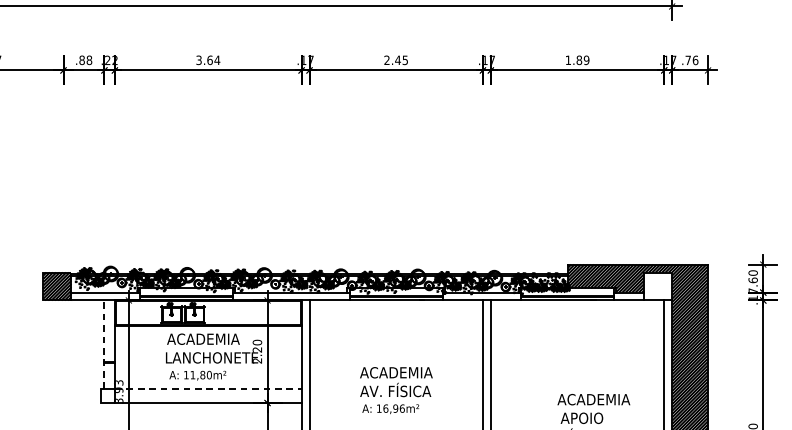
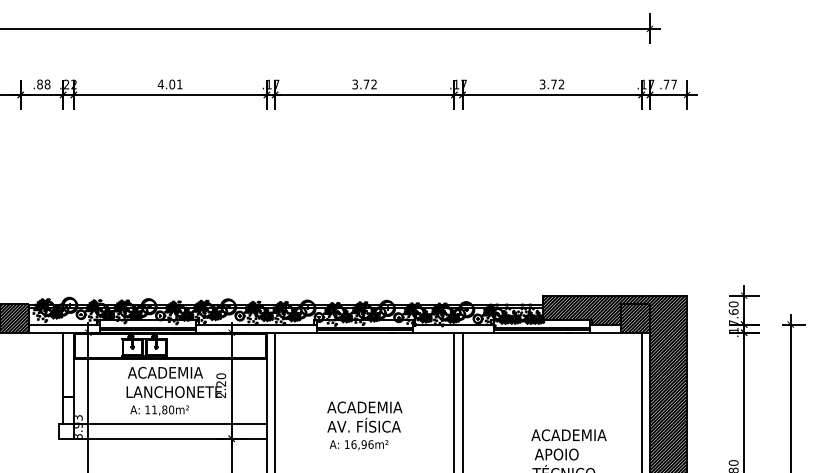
text: (207, 60) -> (169, 84), 3.64 -> 4.01
text: (396, 60) -> (364, 84), 2.45 -> 3.72
text: (576, 60) -> (551, 84), 1.89 -> 3.72
text: (695, 60) -> (674, 84), .76 -> .77
hatch: (658, 285) -> (635, 317), added
line: (104, 344) -> (63, 378), dashed -> solid
line: (208, 389) -> (170, 424), dashed -> solid

